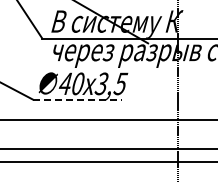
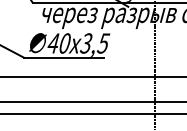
line: (77, 99) -> (64, 57), dashed -> solid

